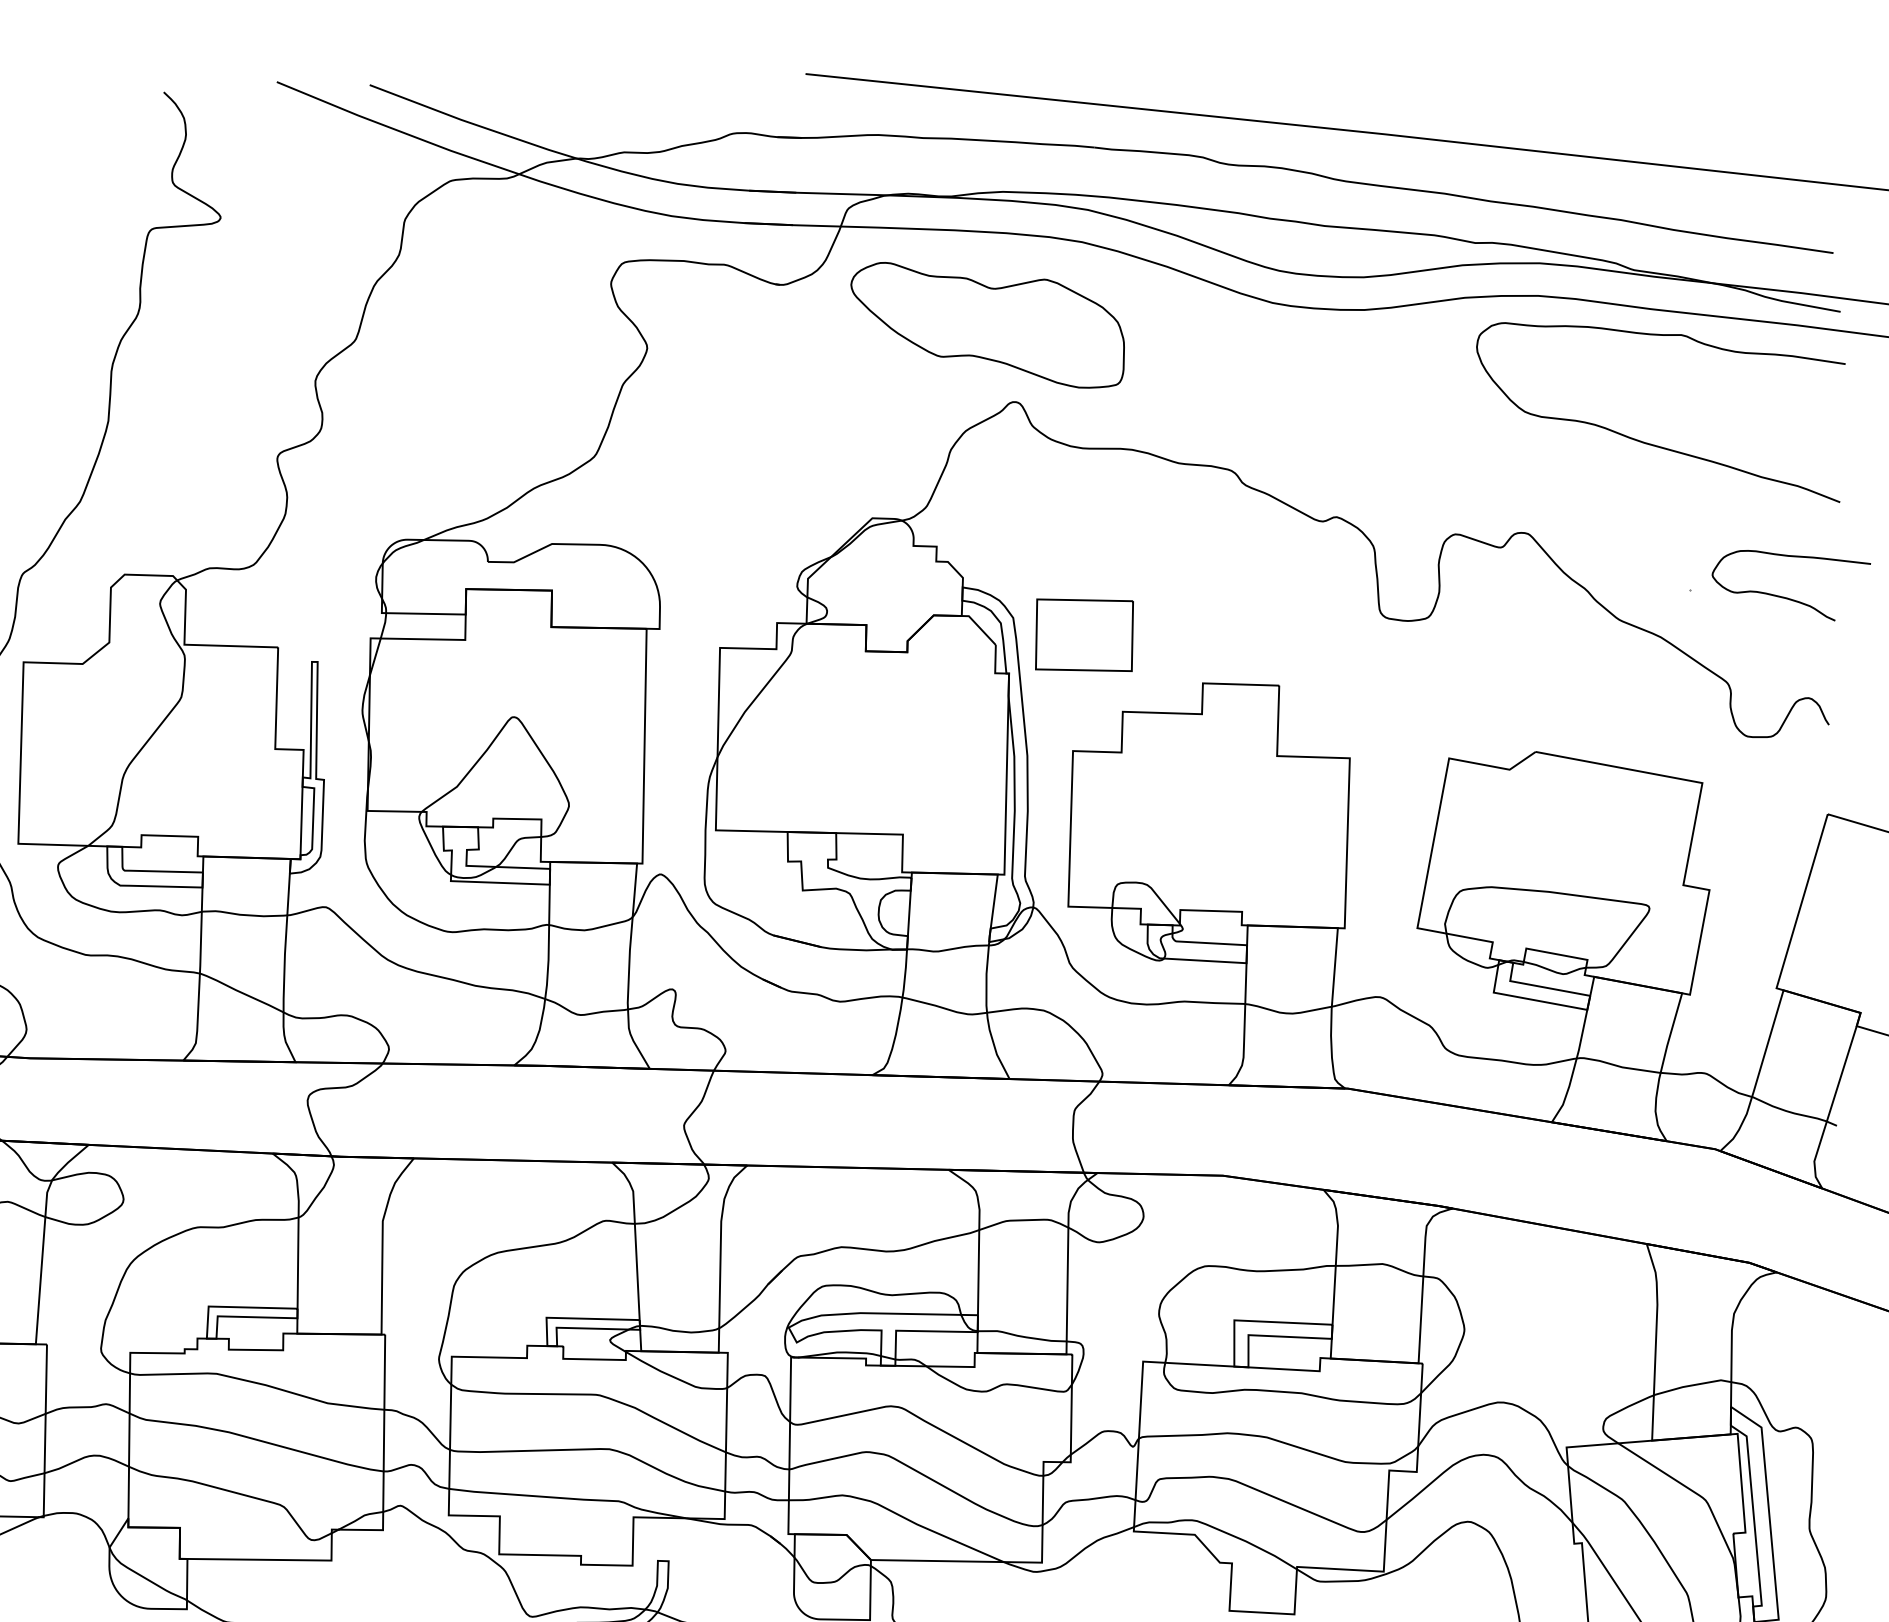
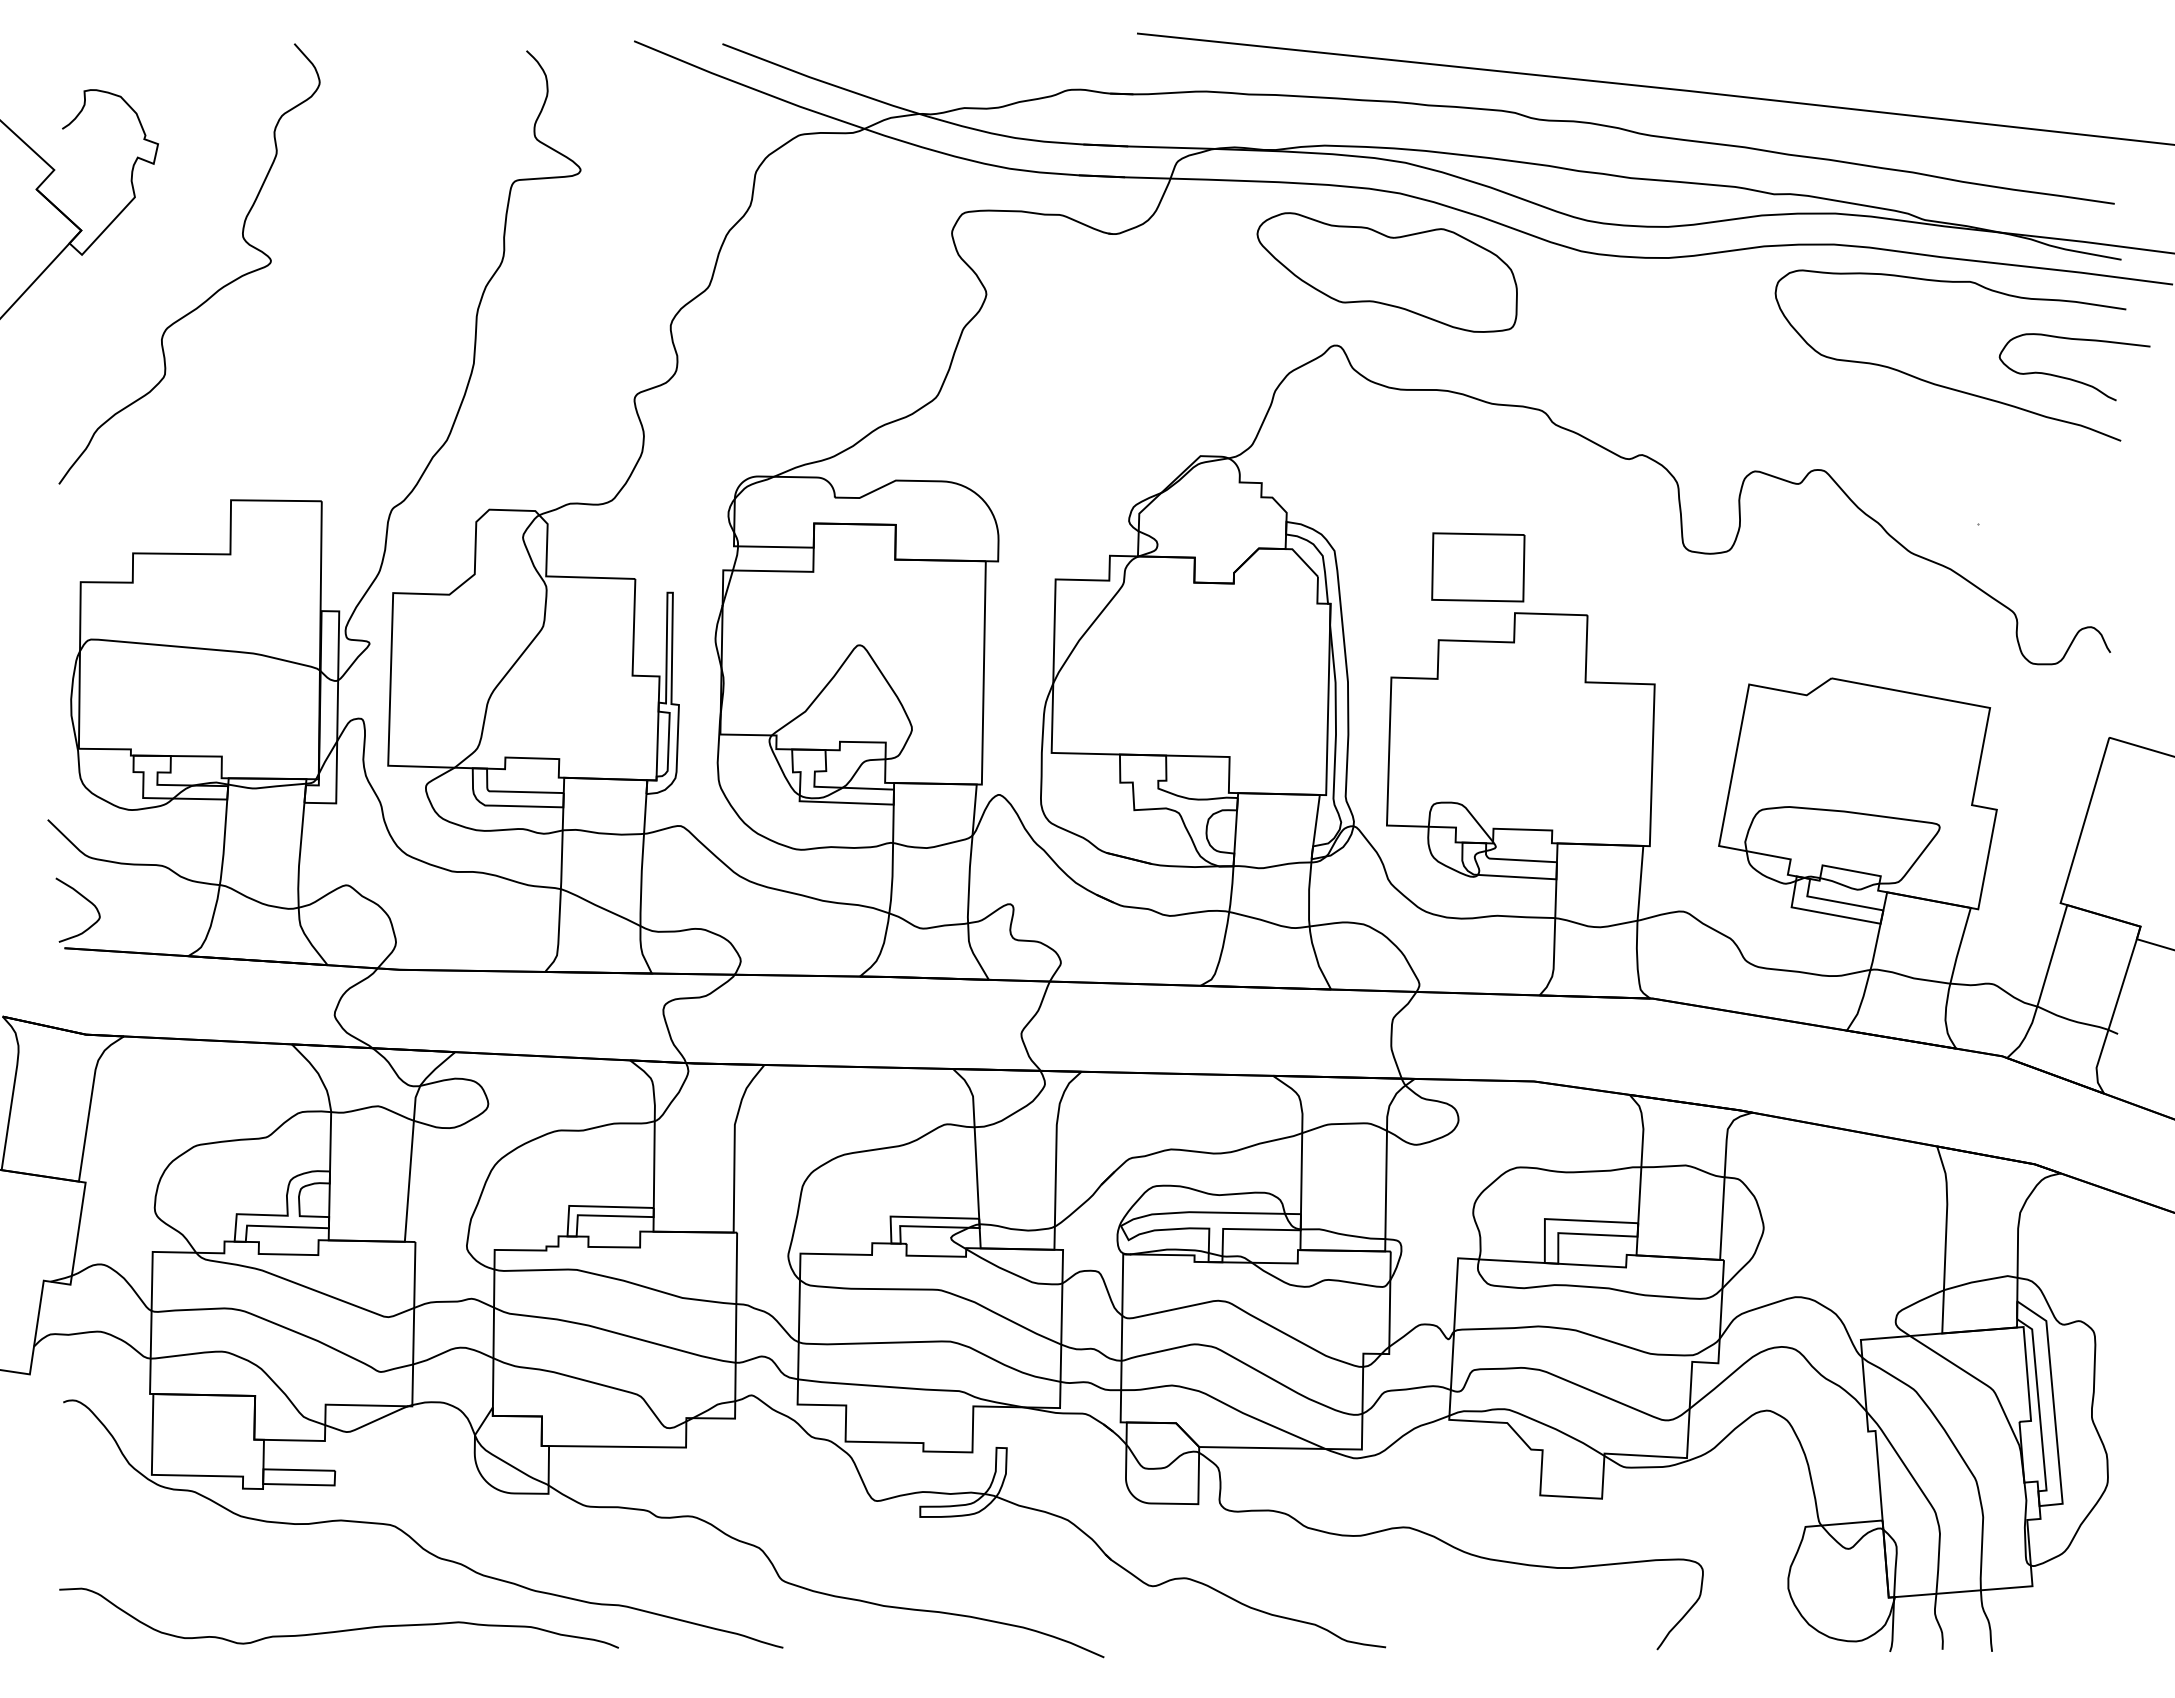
part: (986, 325) -> (1386, 272), moved
curve: (1788, 597) -> (2071, 378), moved
part: (1084, 635) -> (1478, 567), moved

